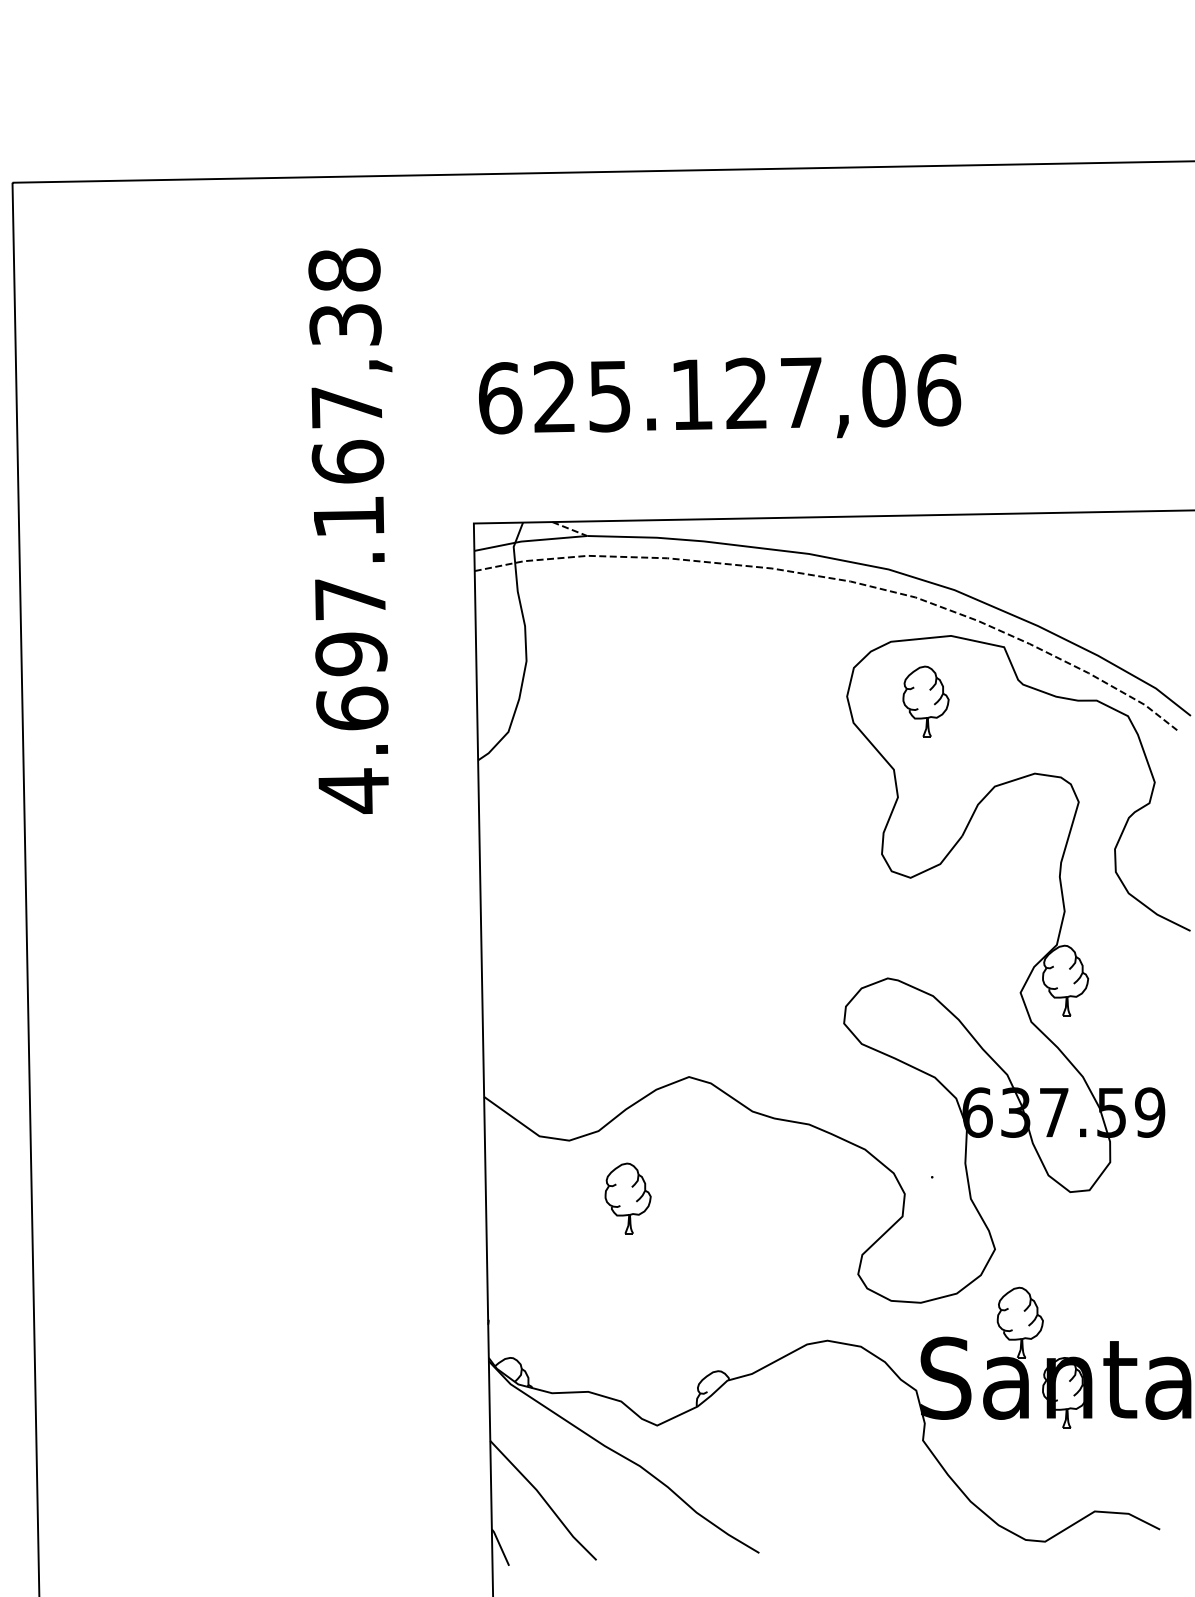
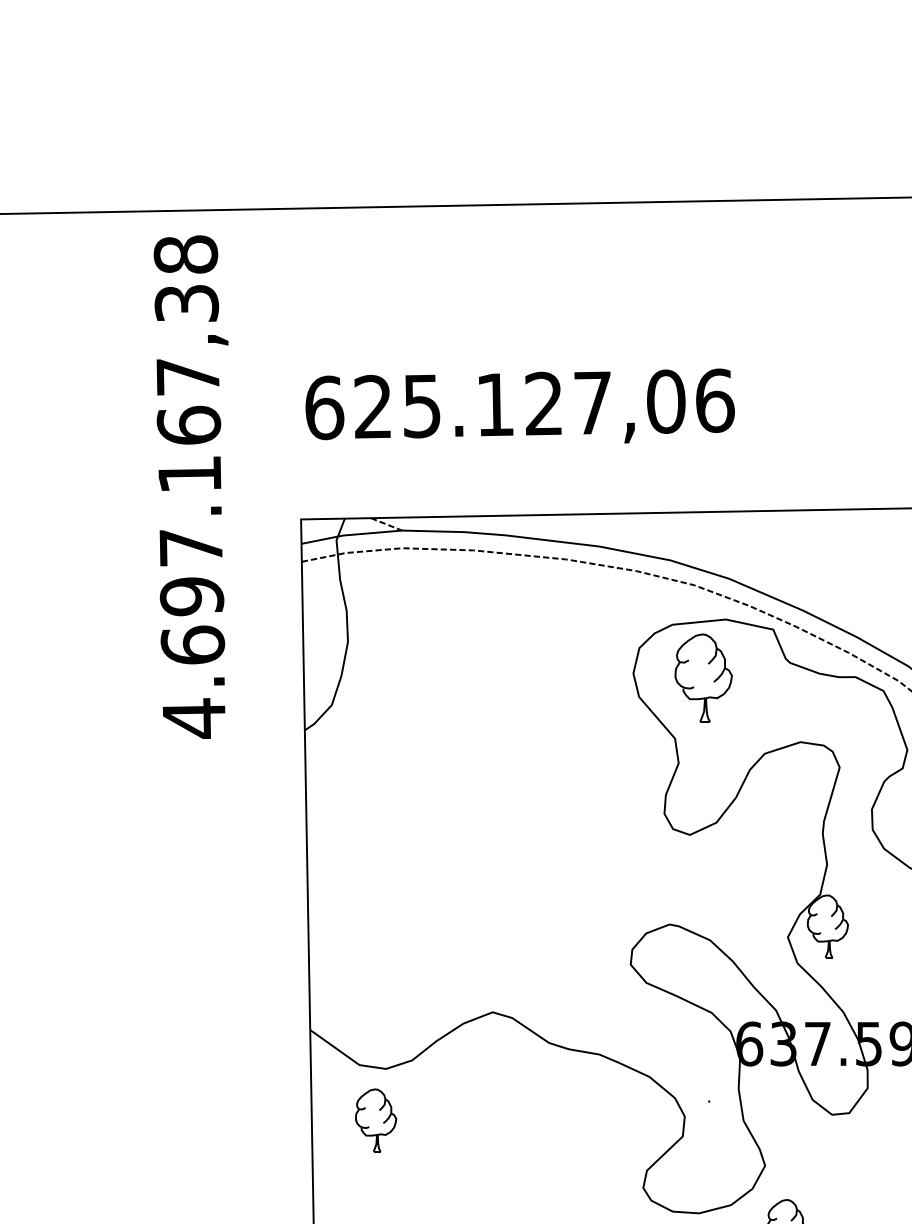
text: (350, 530) -> (191, 486), moved
part: (925, 701) -> (703, 677), size x1.4
part: (627, 1198) -> (375, 1120), moved

